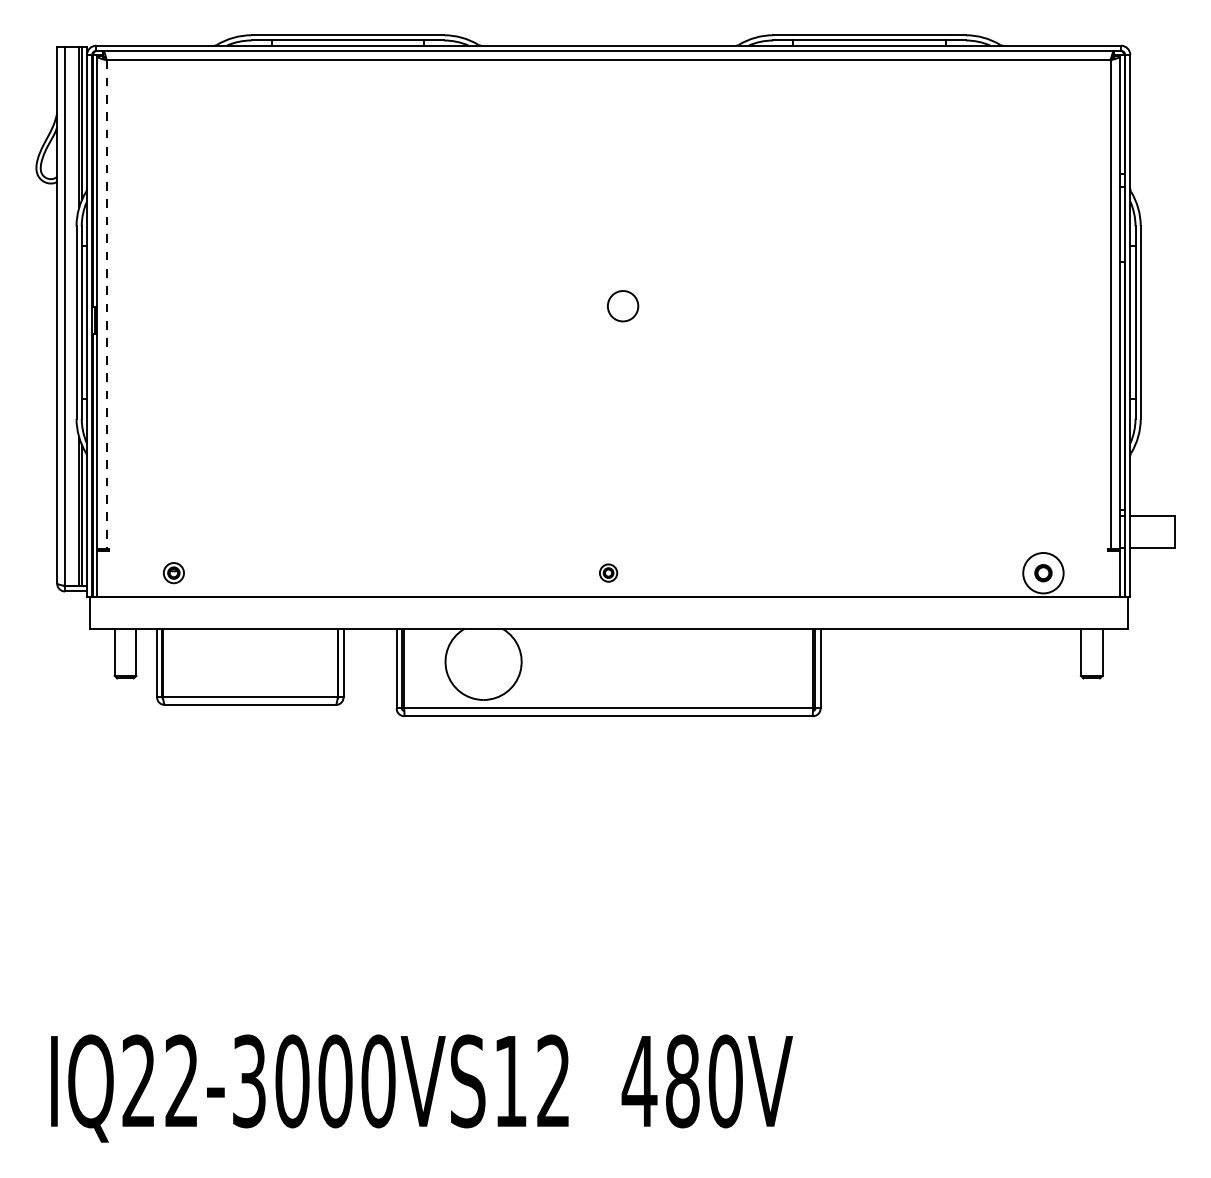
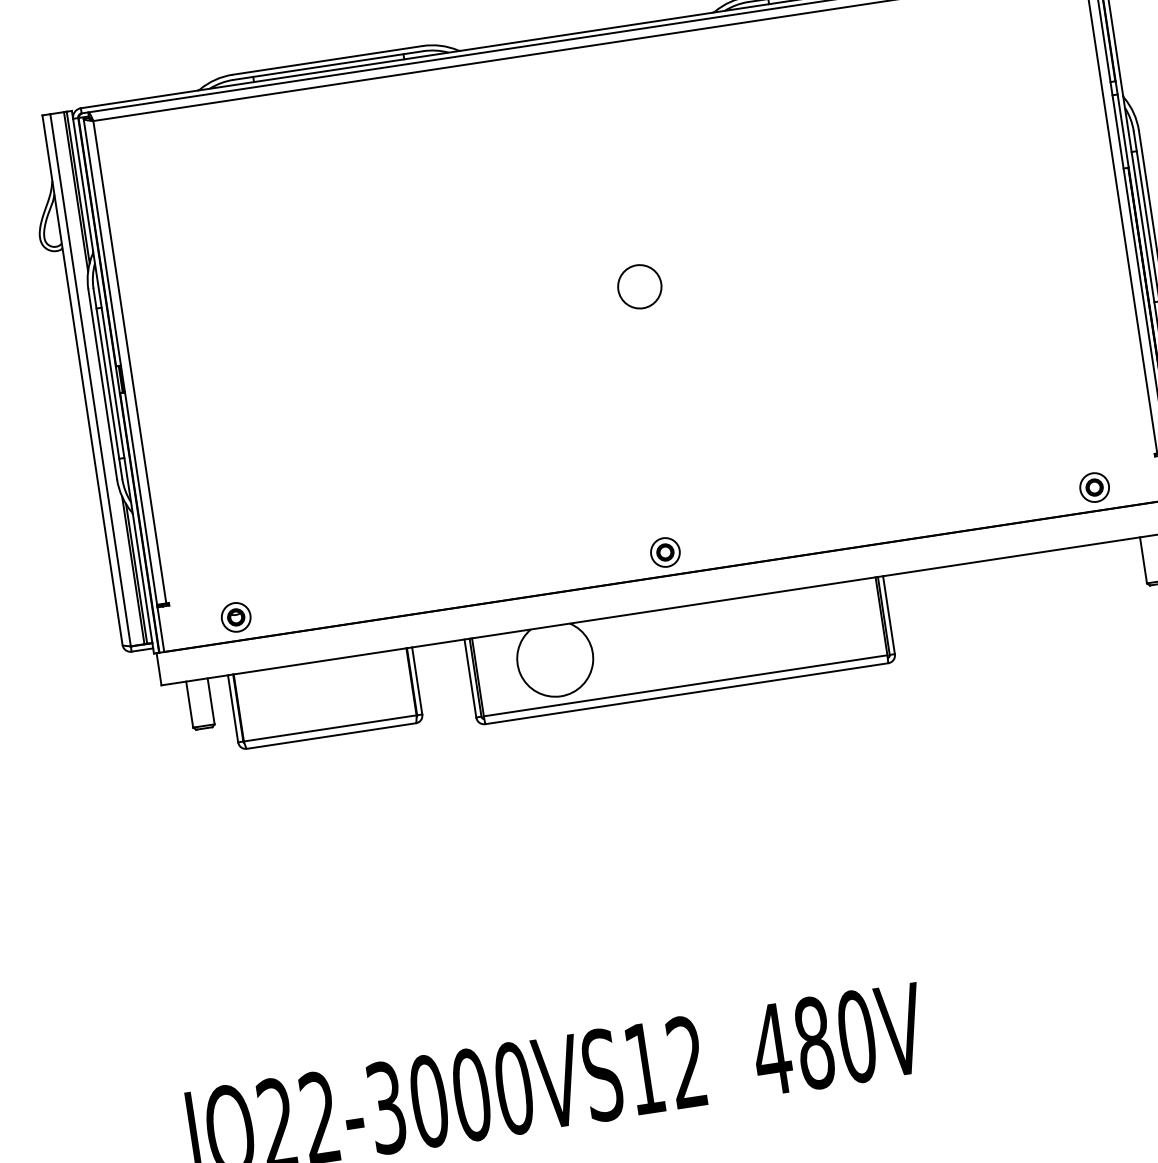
line: (106, 305) -> (129, 363), dashed -> solid
circle: (622, 305) -> (639, 286), size x1.43
part: (173, 572) -> (235, 616), size x1.43
part: (608, 572) -> (665, 551), size x1.67
circle: (1043, 572) -> (1094, 486), size x0.71

